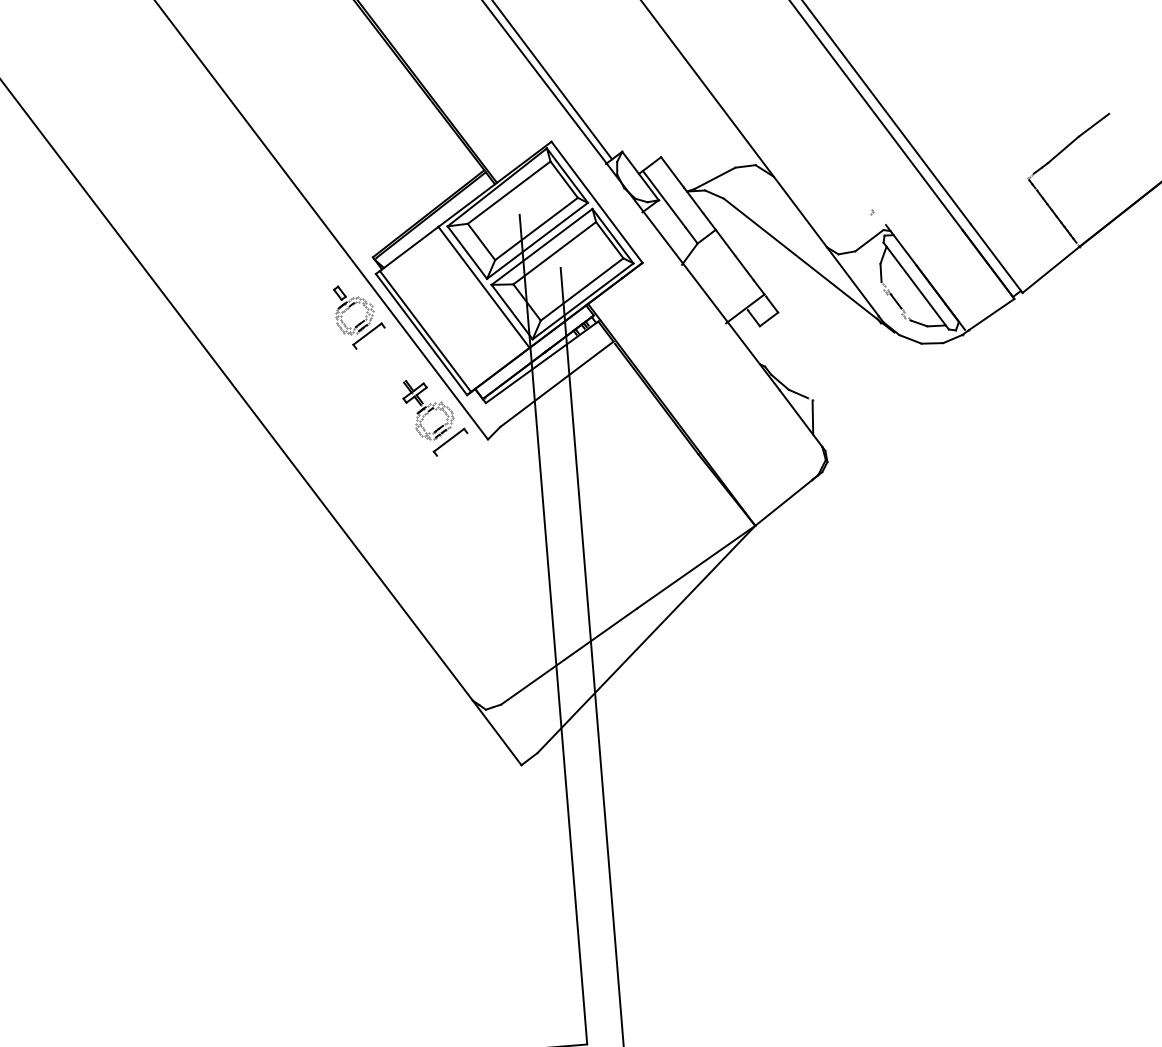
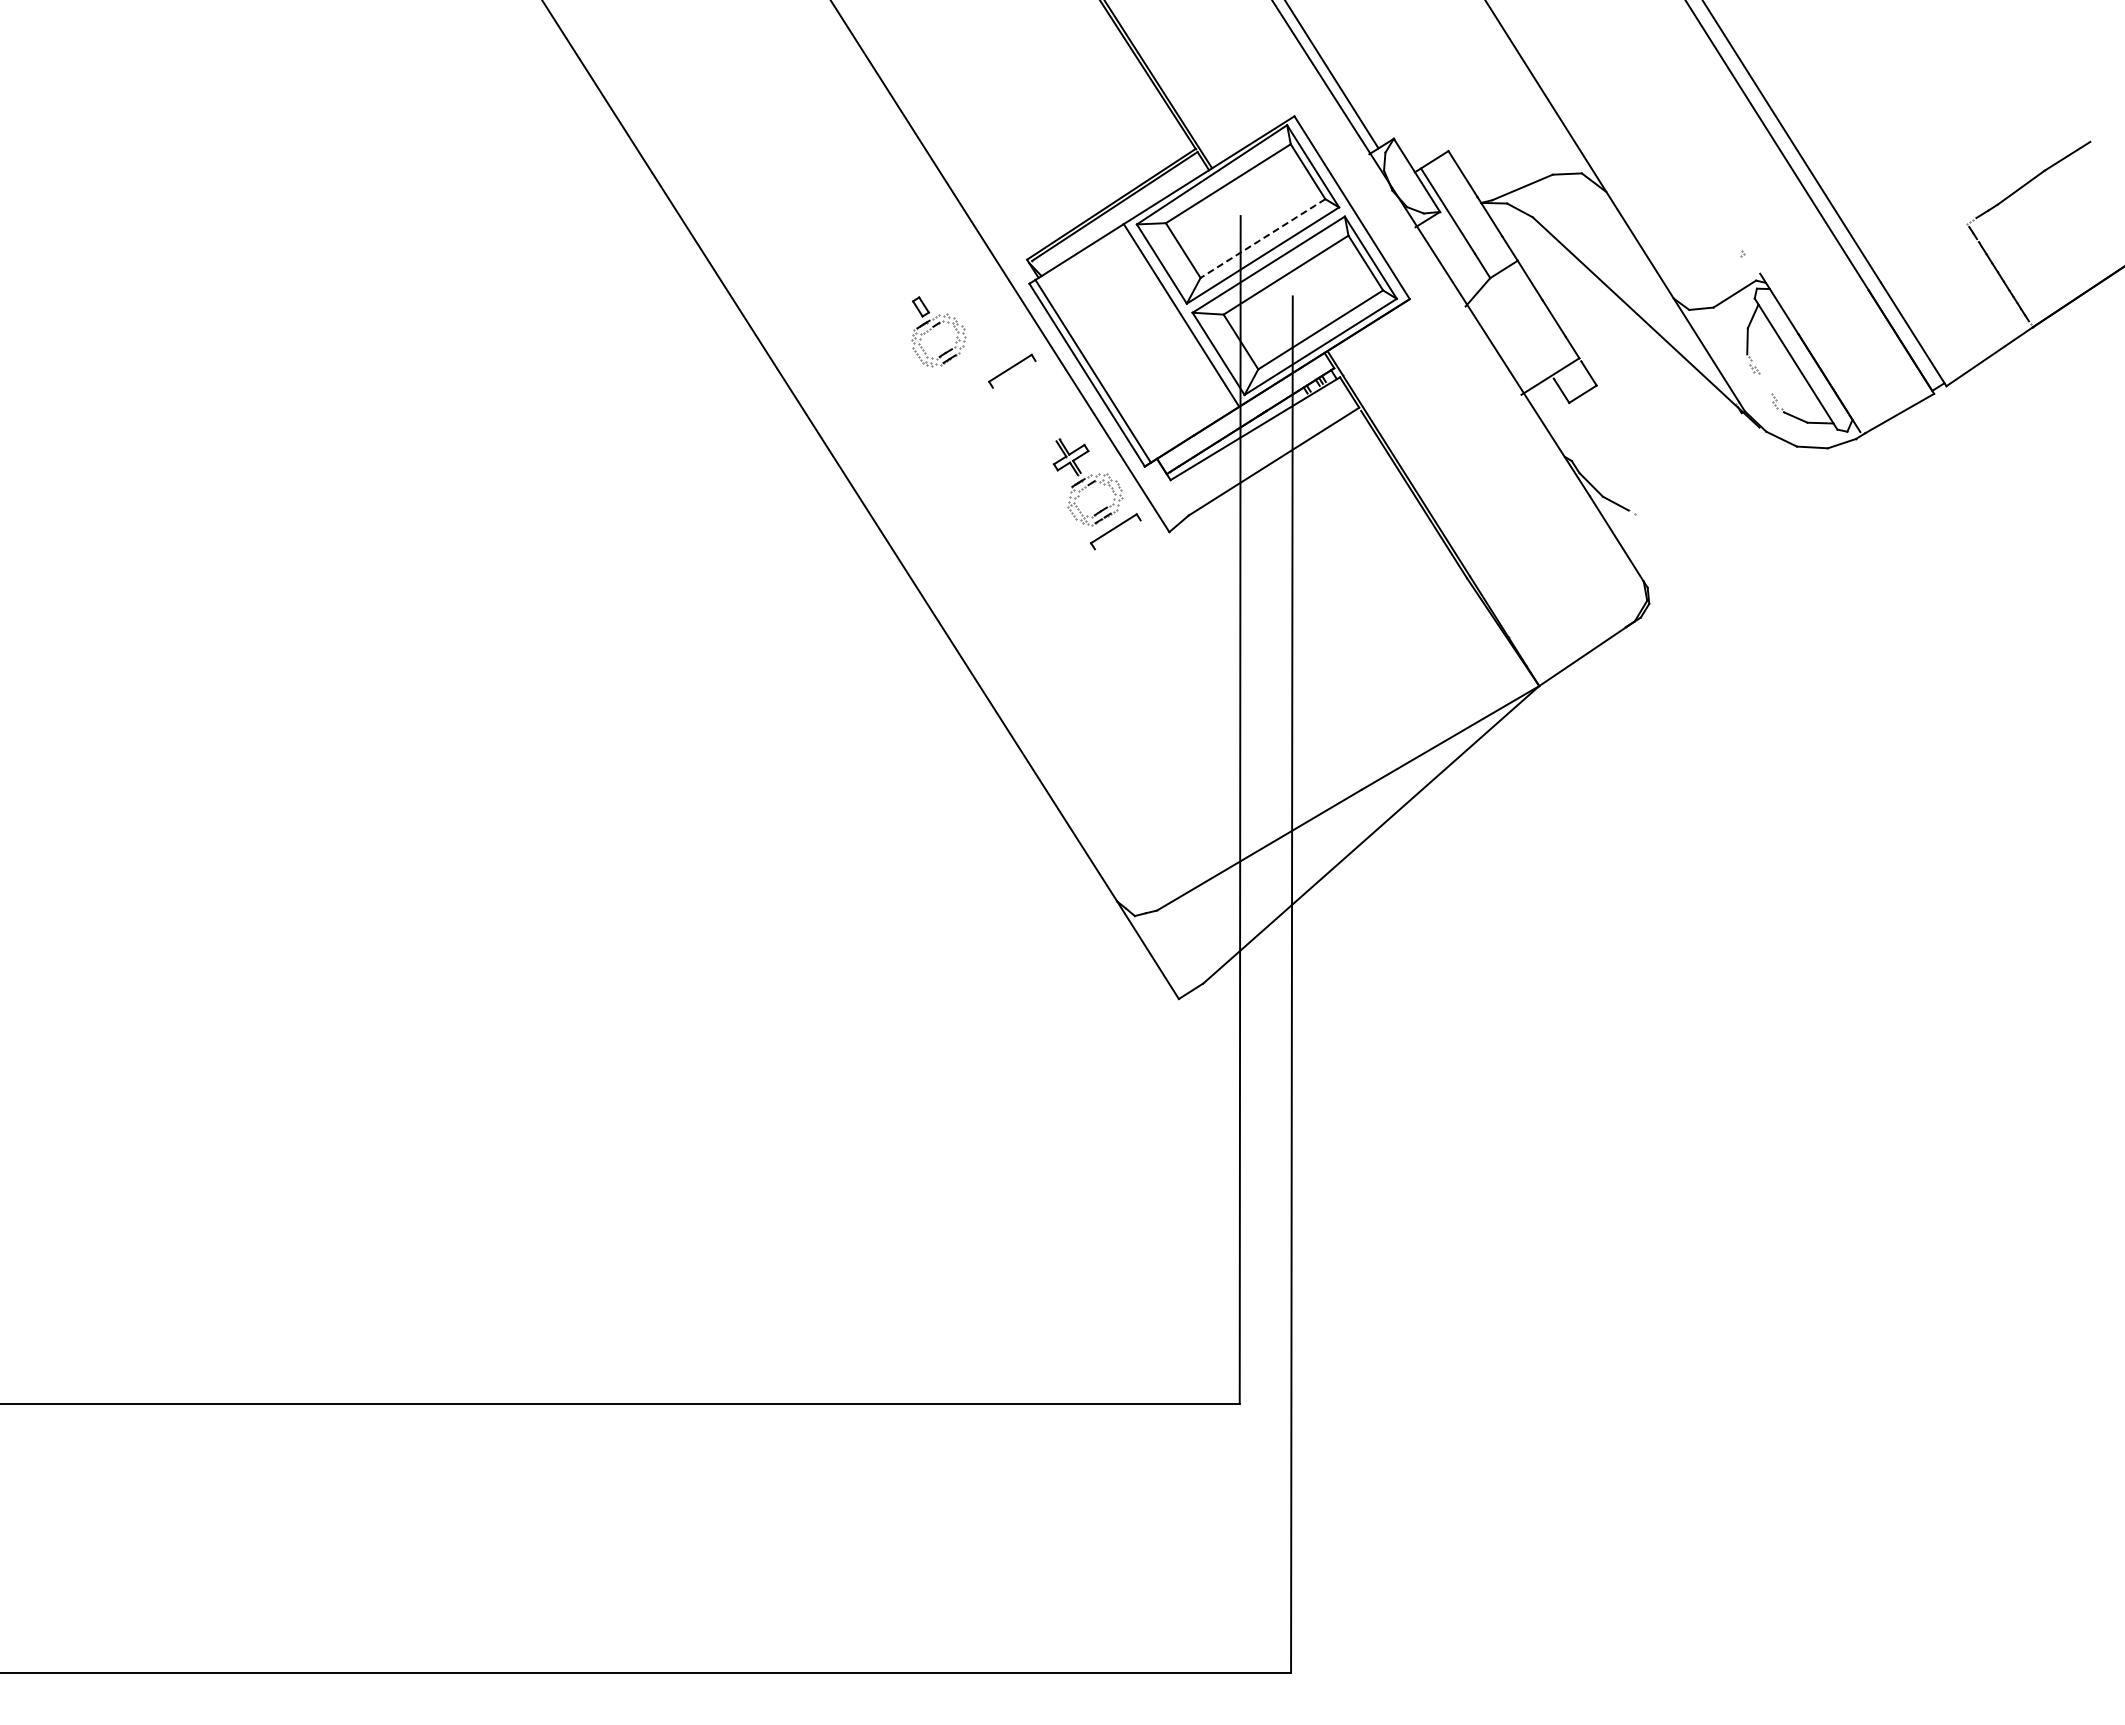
line: (536, 228) -> (1262, 238), solid -> dashed
line: (895, 301) -> (1765, 383), removed
part: (353, 309) -> (938, 331), moved
line: (812, 417) -> (1633, 538), removed

